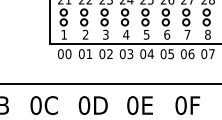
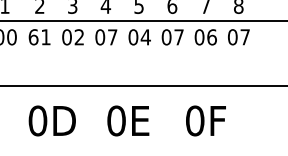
text: (81, 53) -> (33, 36), 01 -> 61
text: (130, 54) -> (112, 37), 03 -> 07
text: (170, 54) -> (177, 37), 05 -> 07

